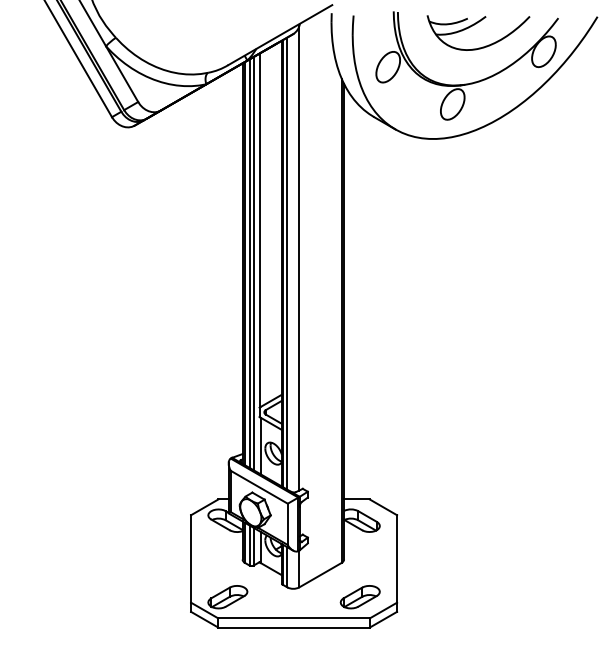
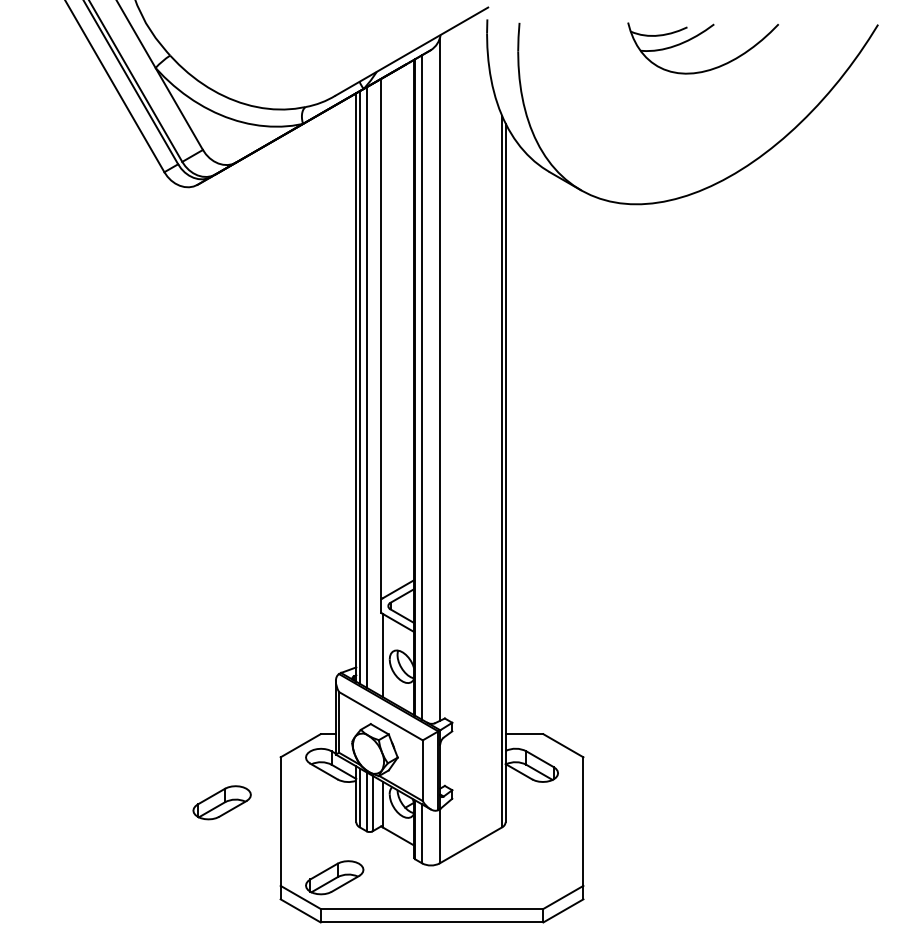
part: (470, 82) -> (691, 121), removed
line: (253, 263) -> (372, 387), removed
part: (359, 597) -> (221, 803), moved

